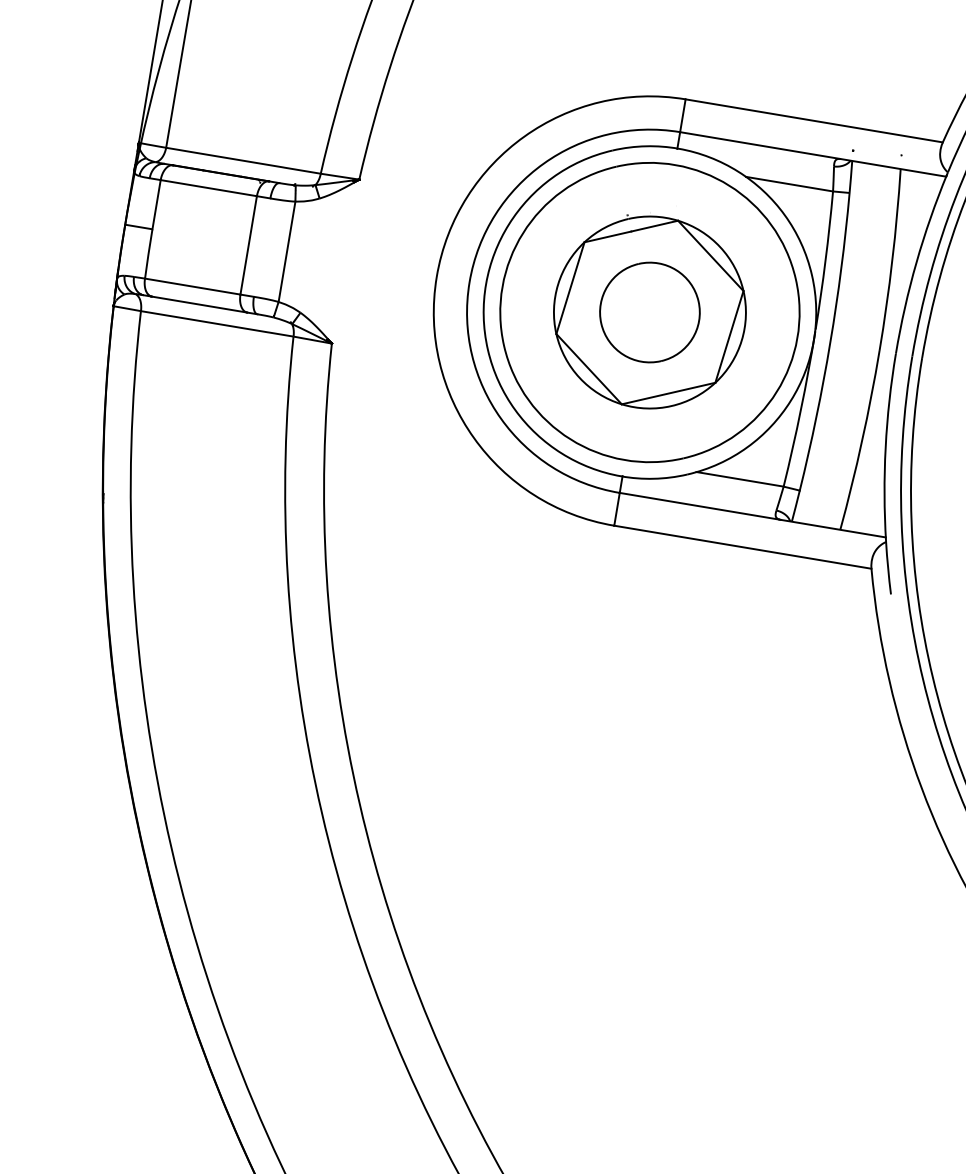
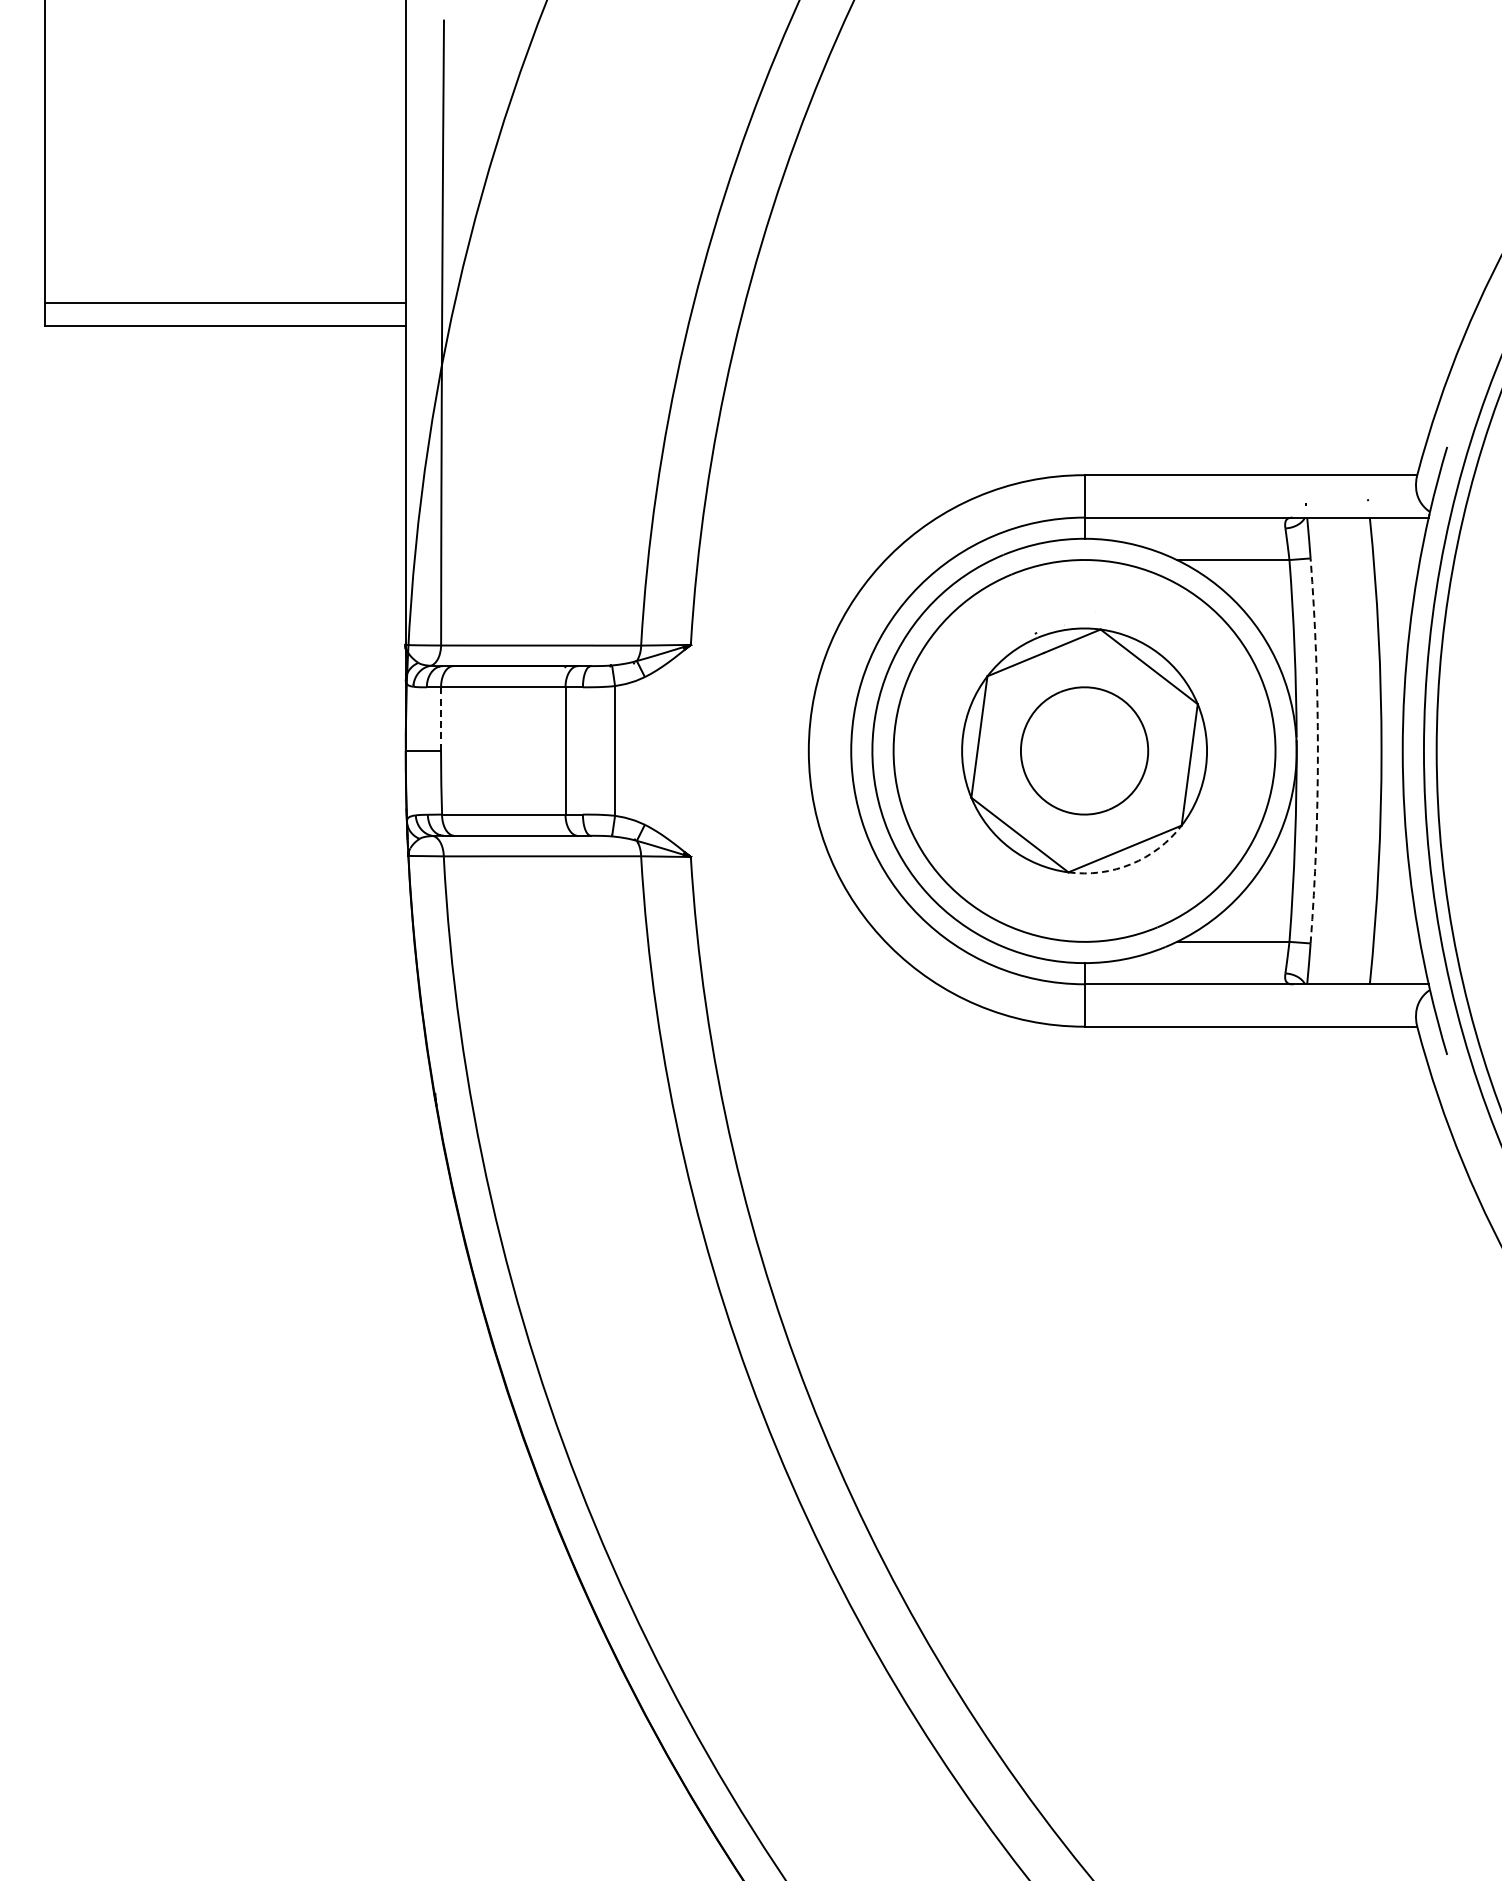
line: (156, 205) -> (441, 719), solid -> dashed
arc: (830, 342) -> (1317, 750), solid -> dashed
arc: (671, 406) -> (1131, 864), solid -> dashed

